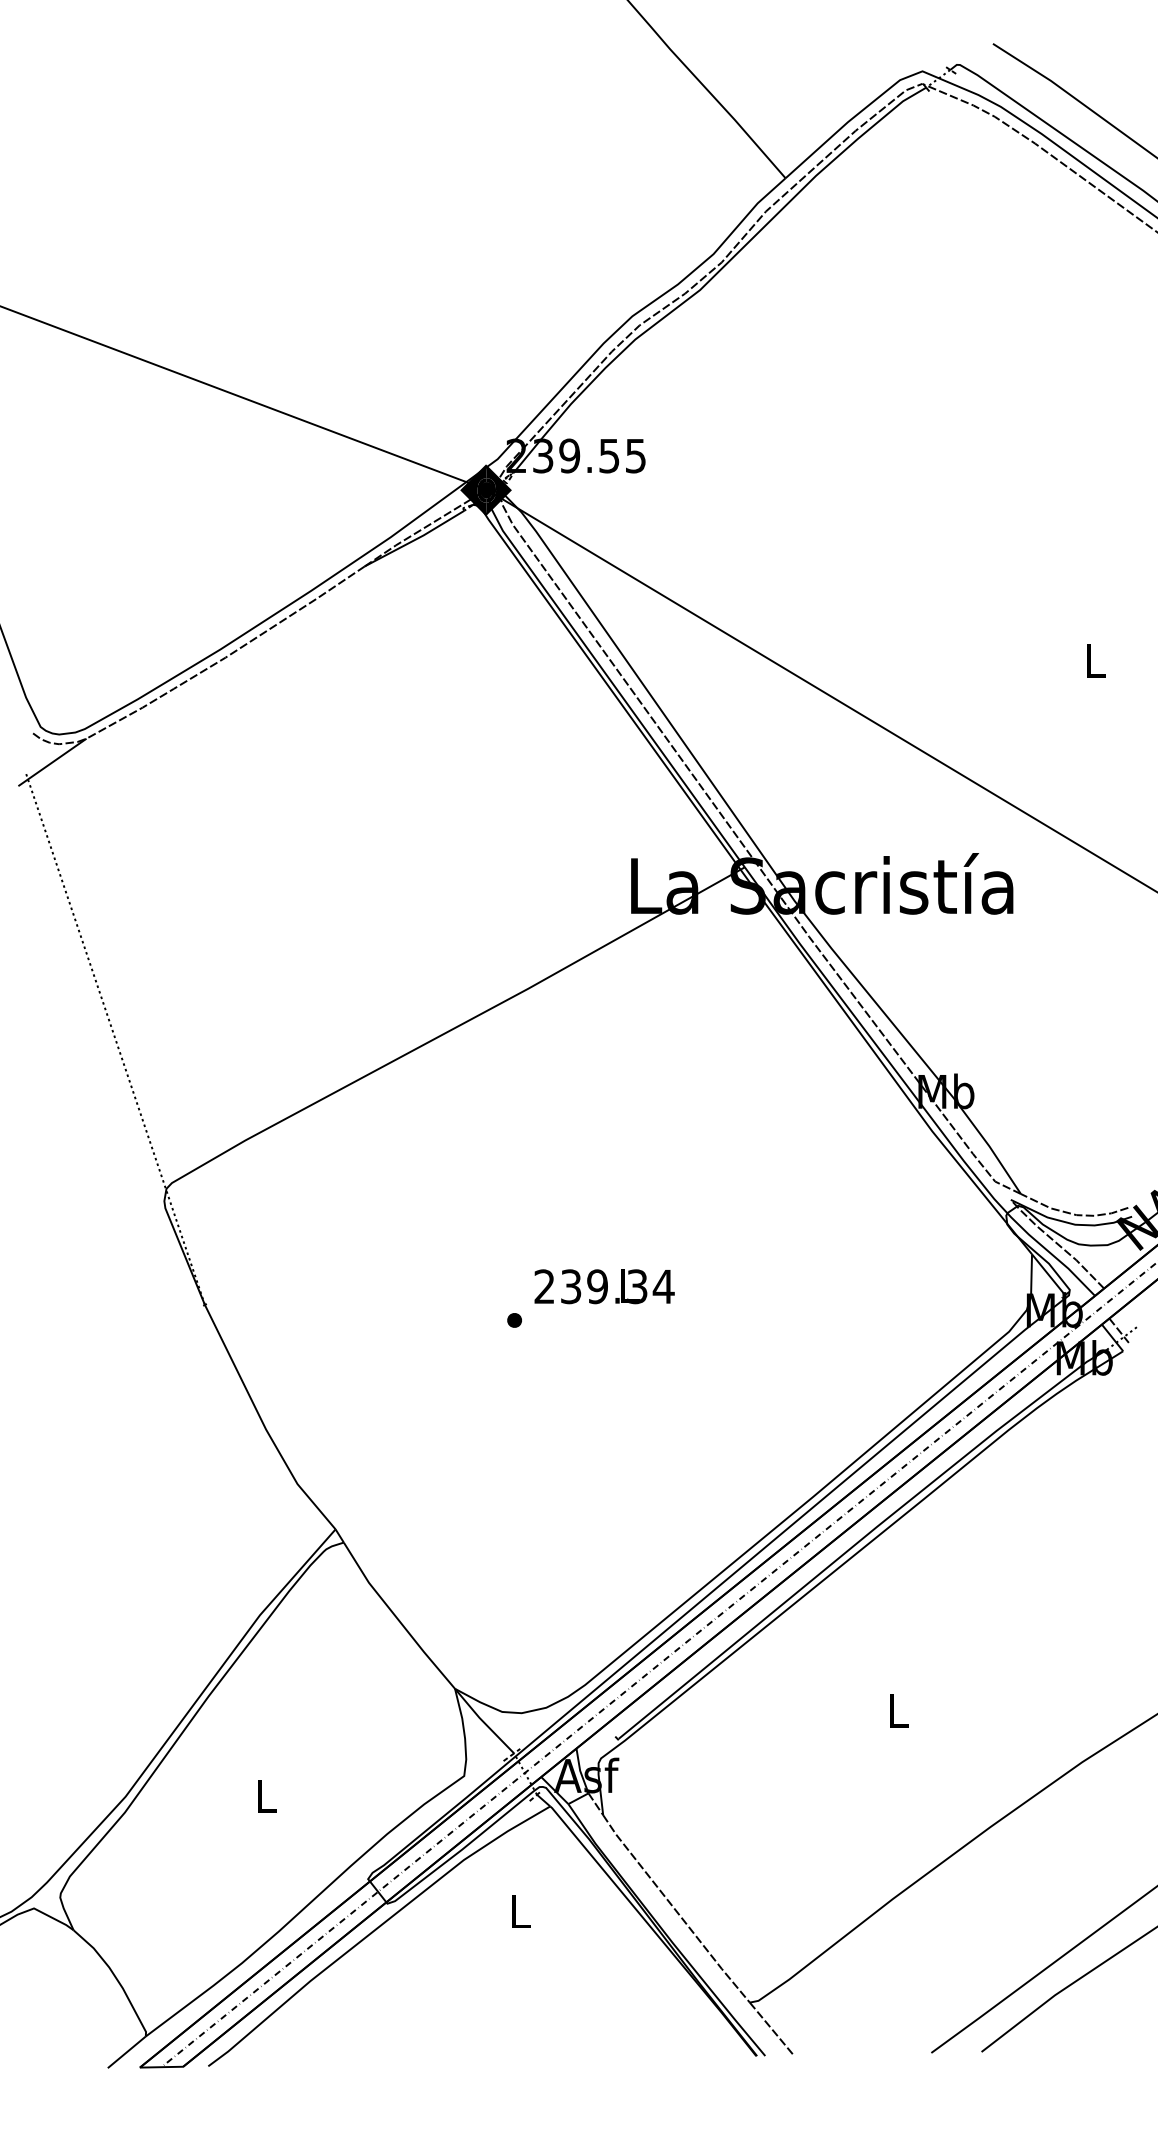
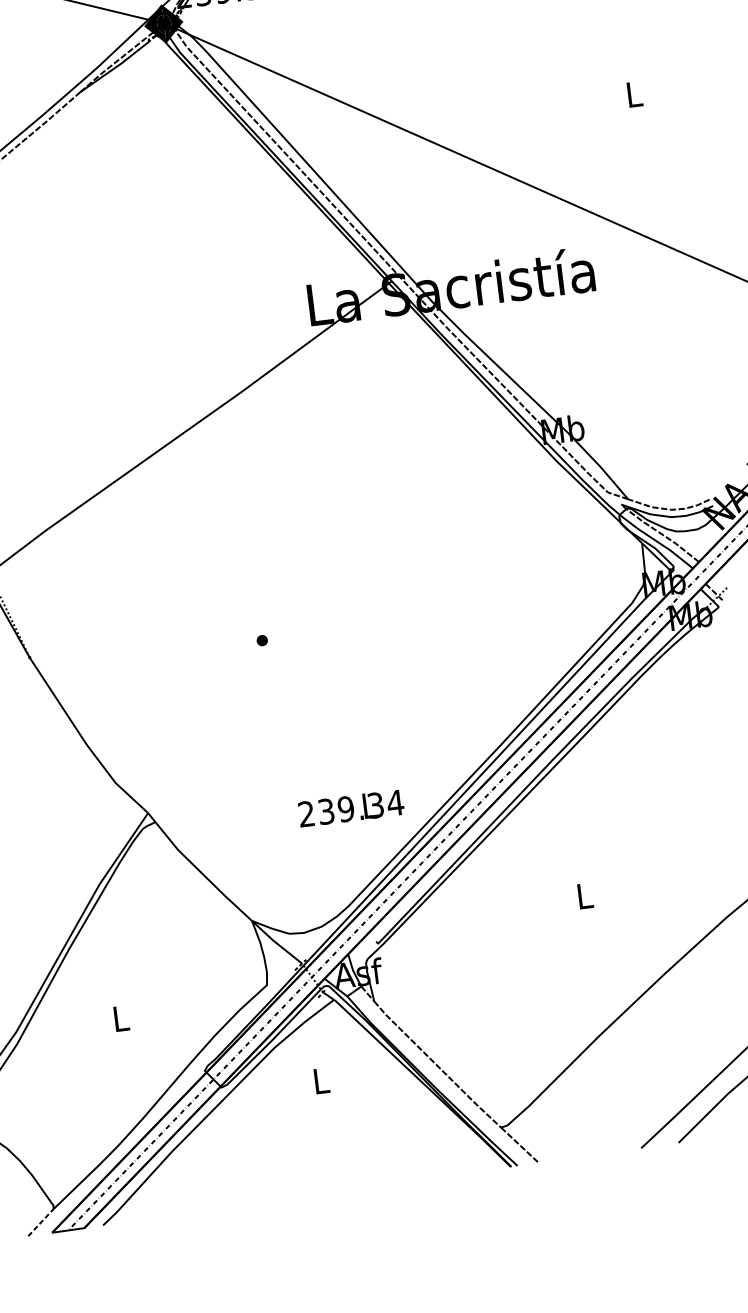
text: (604, 1286) -> (351, 808), moved
line: (126, 2052) -> (40, 1222), solid -> dashed

